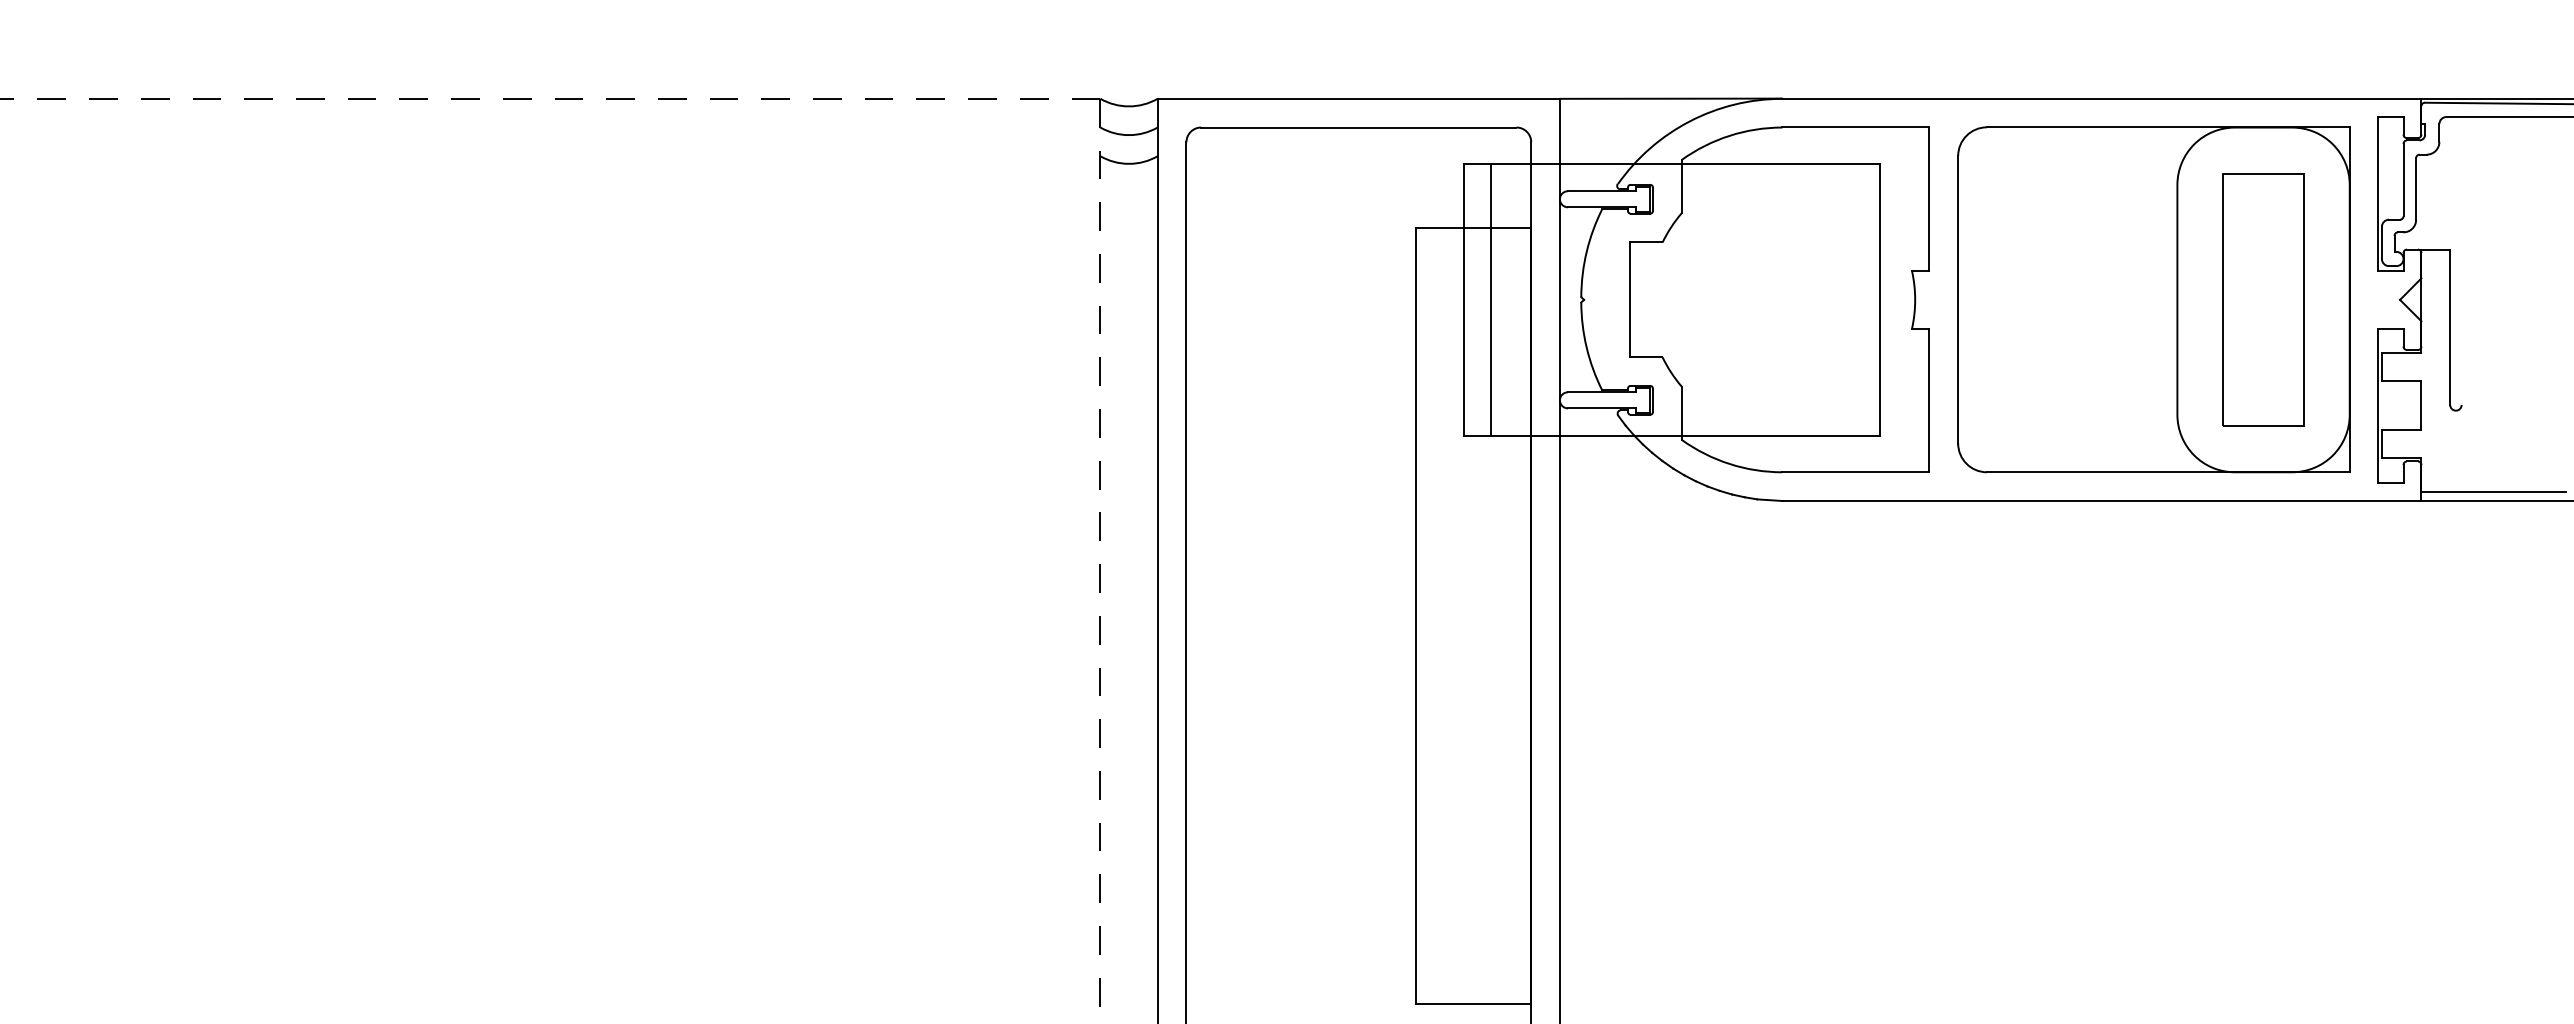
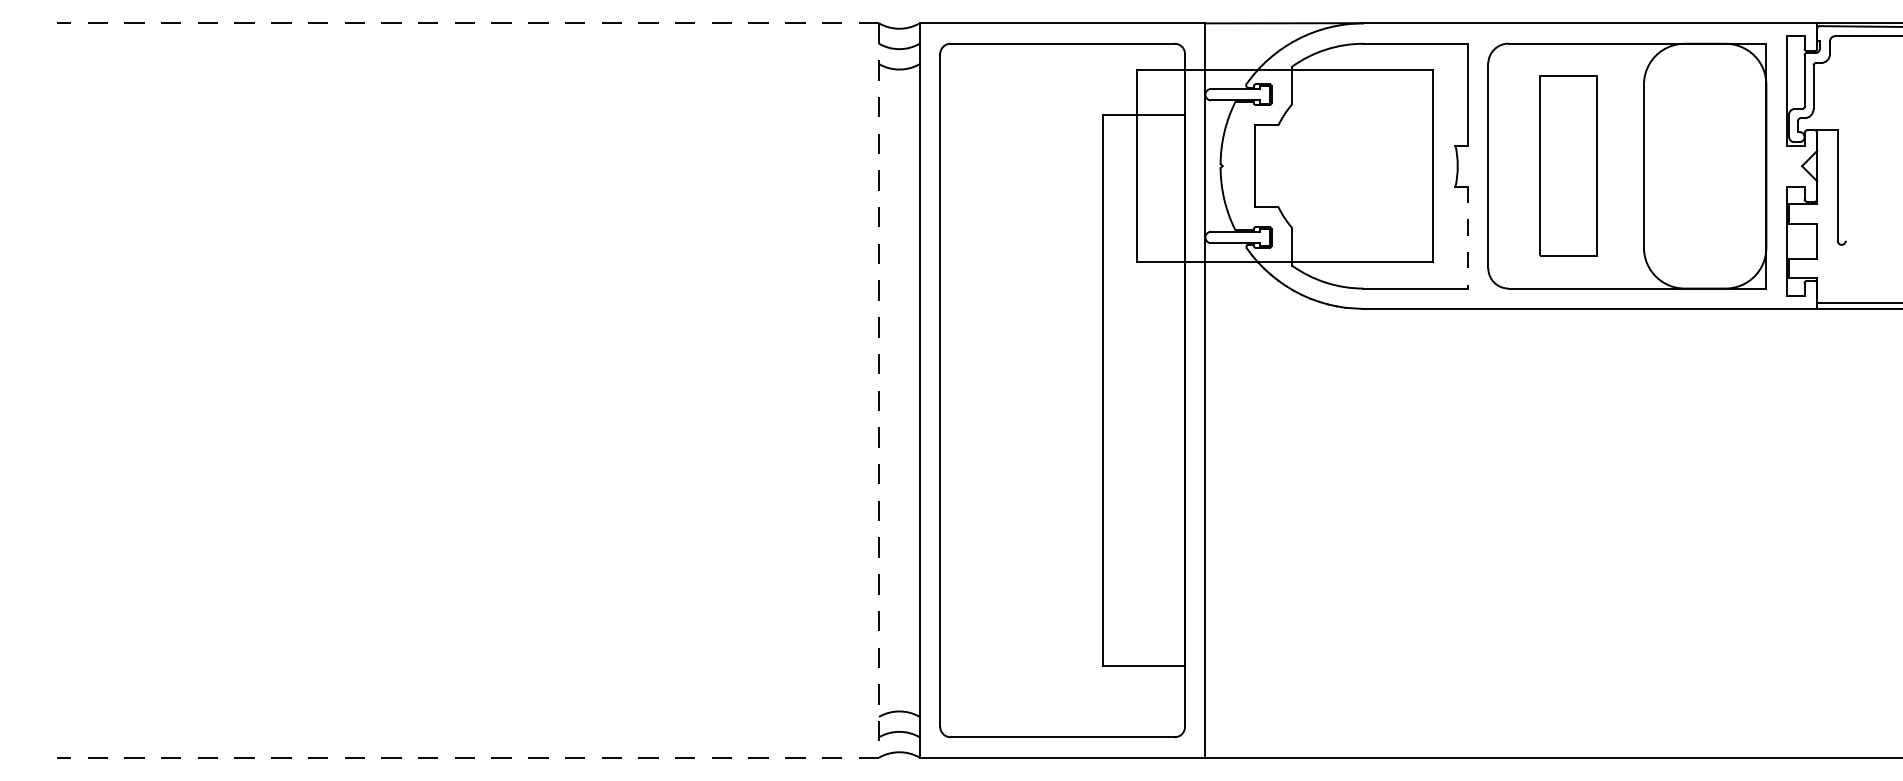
line: (1490, 298) -> (1156, 165), removed
part: (2264, 298) -> (1568, 165), moved
line: (1928, 401) -> (1467, 238), solid -> dashed

